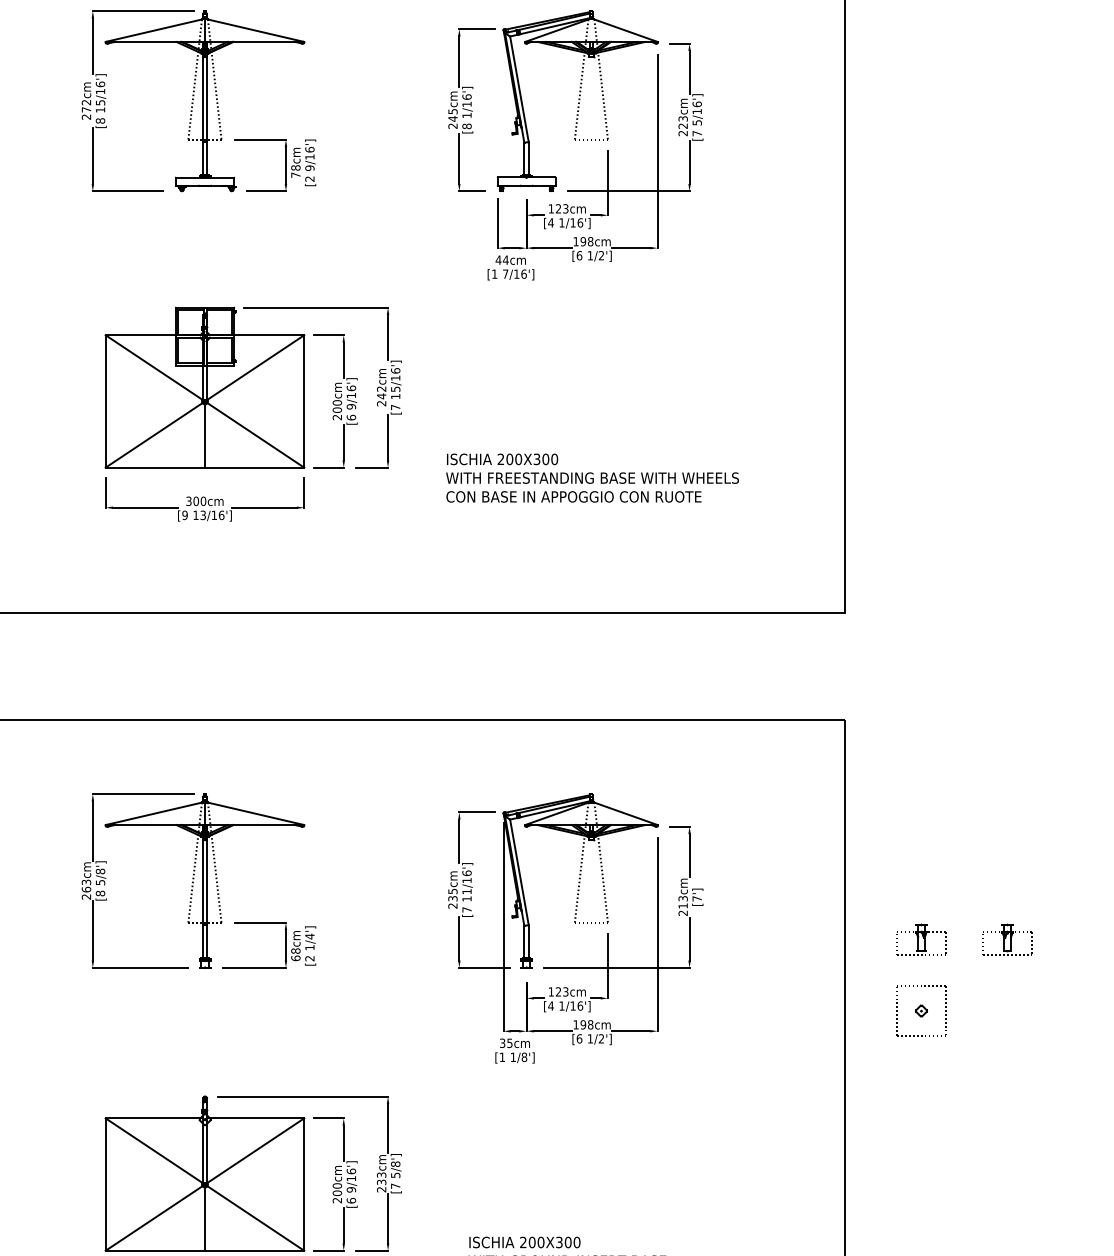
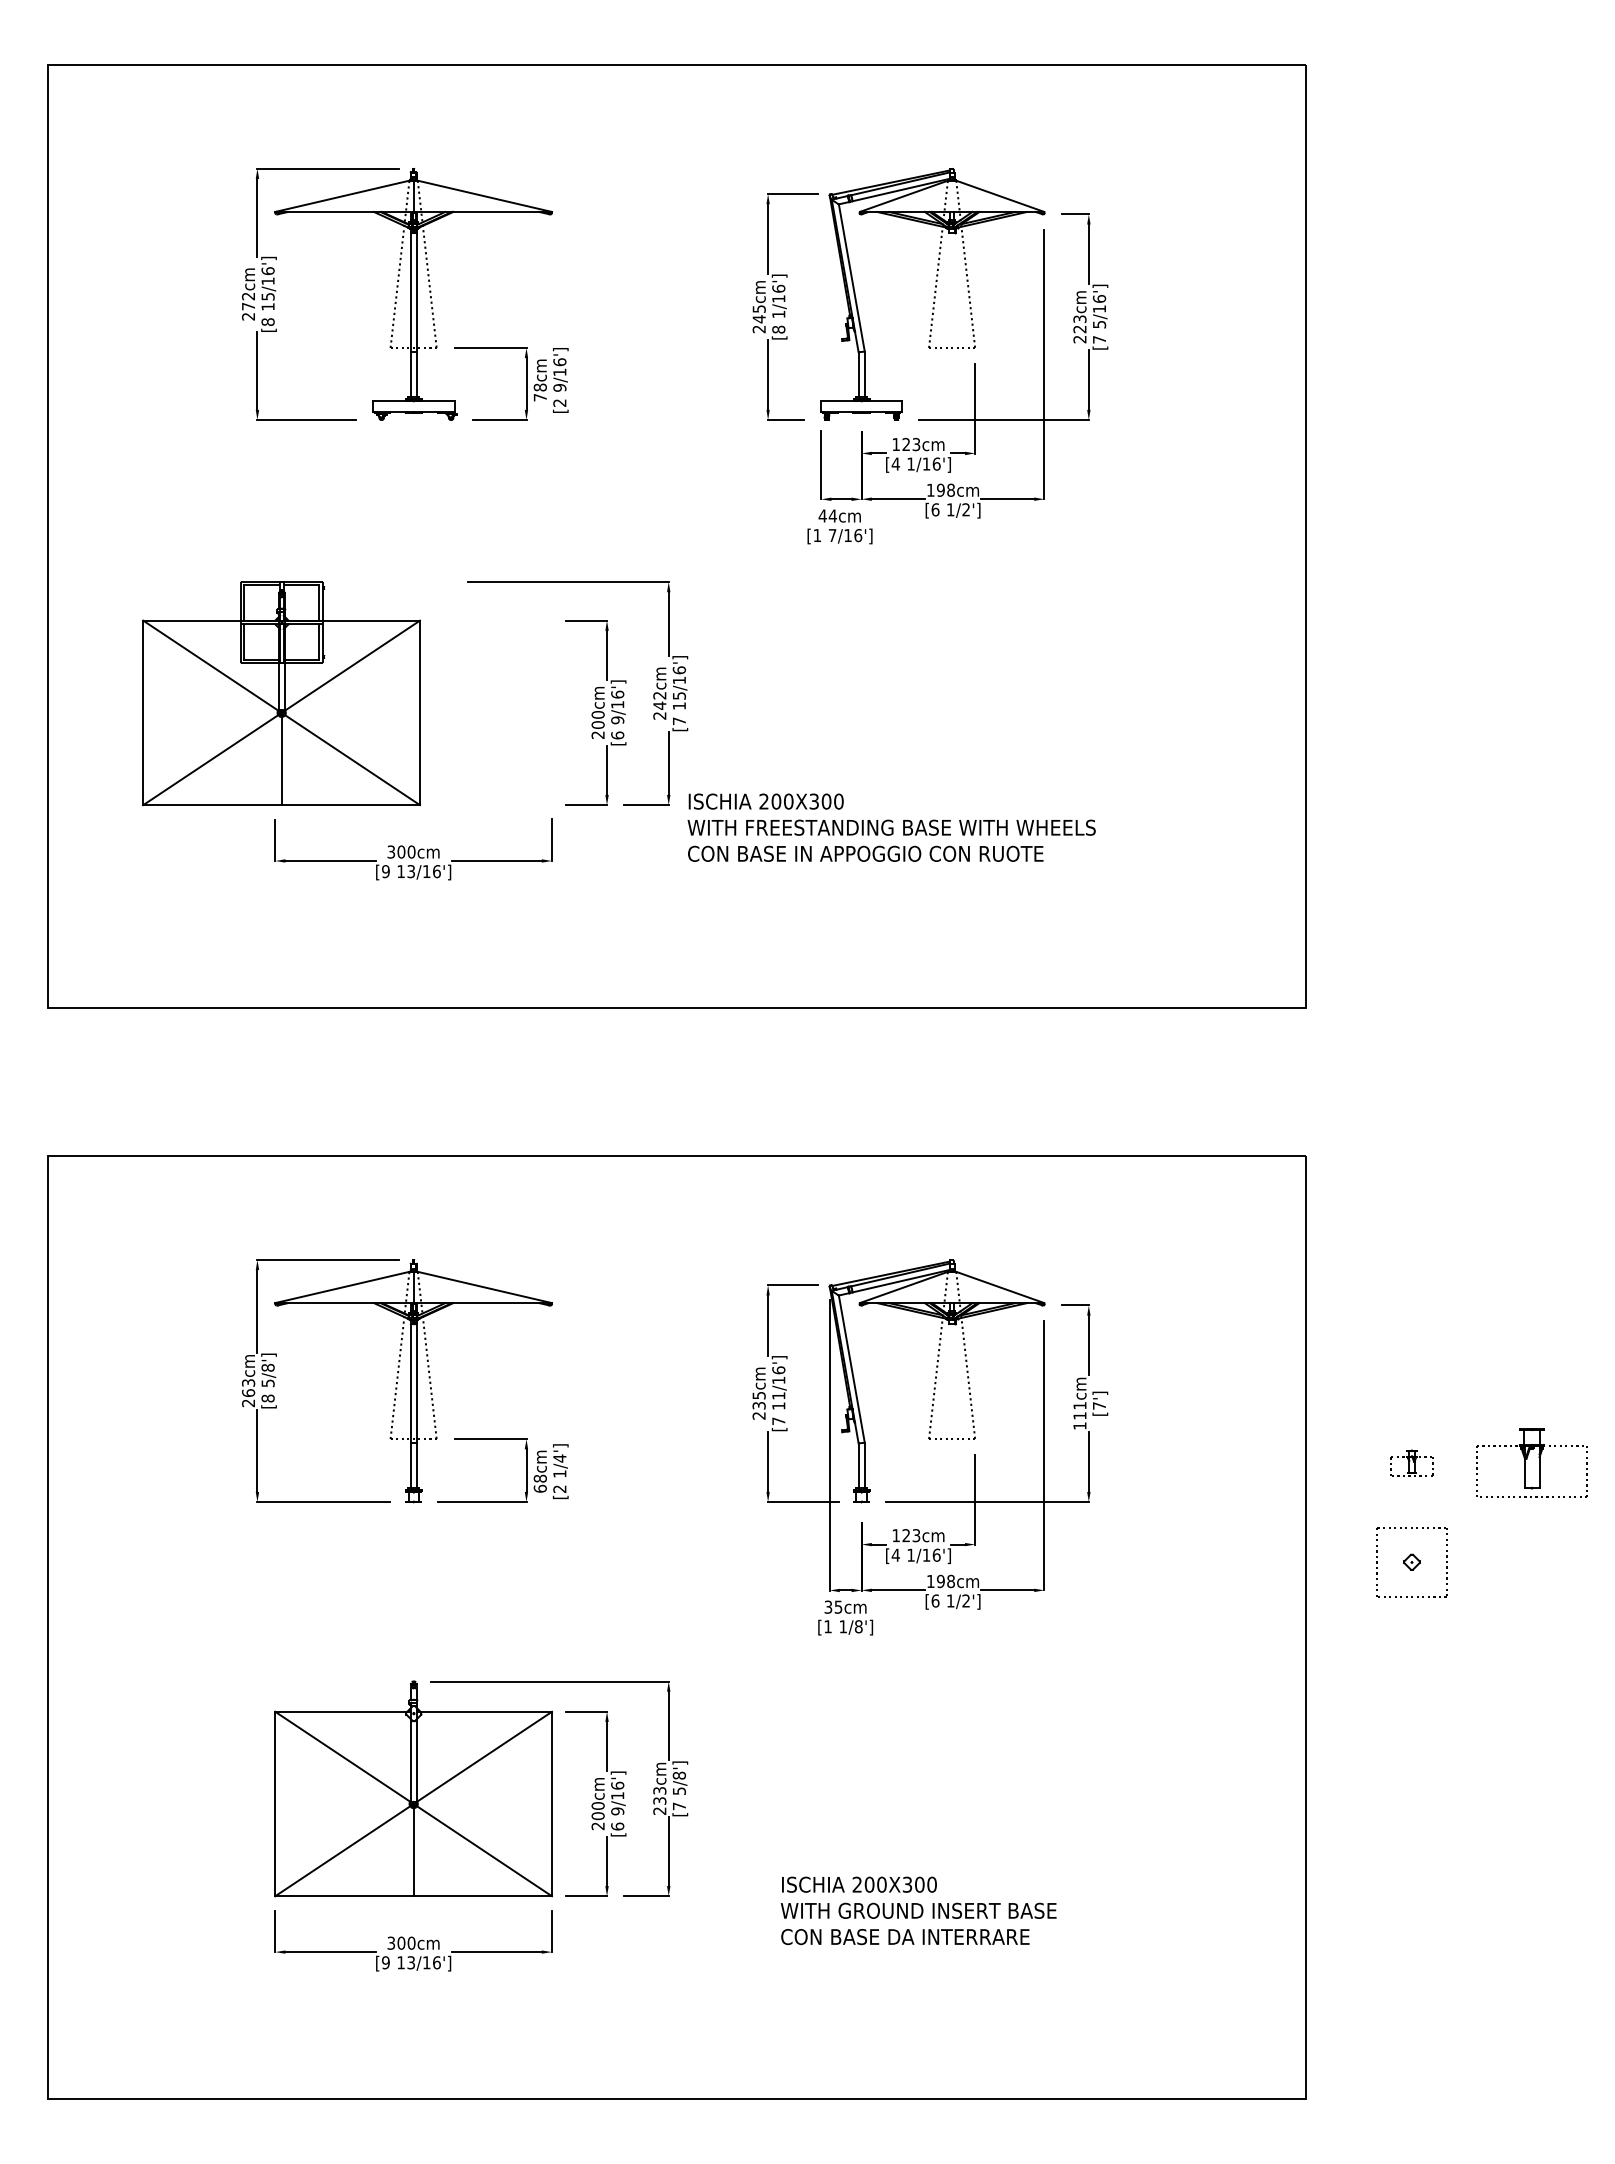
part: (204, 387) -> (281, 693), moved
text: (592, 477) -> (891, 827), moved
text: (682, 905) -> (1079, 1415), 213cm -> 111cm
part: (921, 940) -> (1411, 1463), size x0.6
part: (1007, 940) -> (1531, 1463), size x1.6

